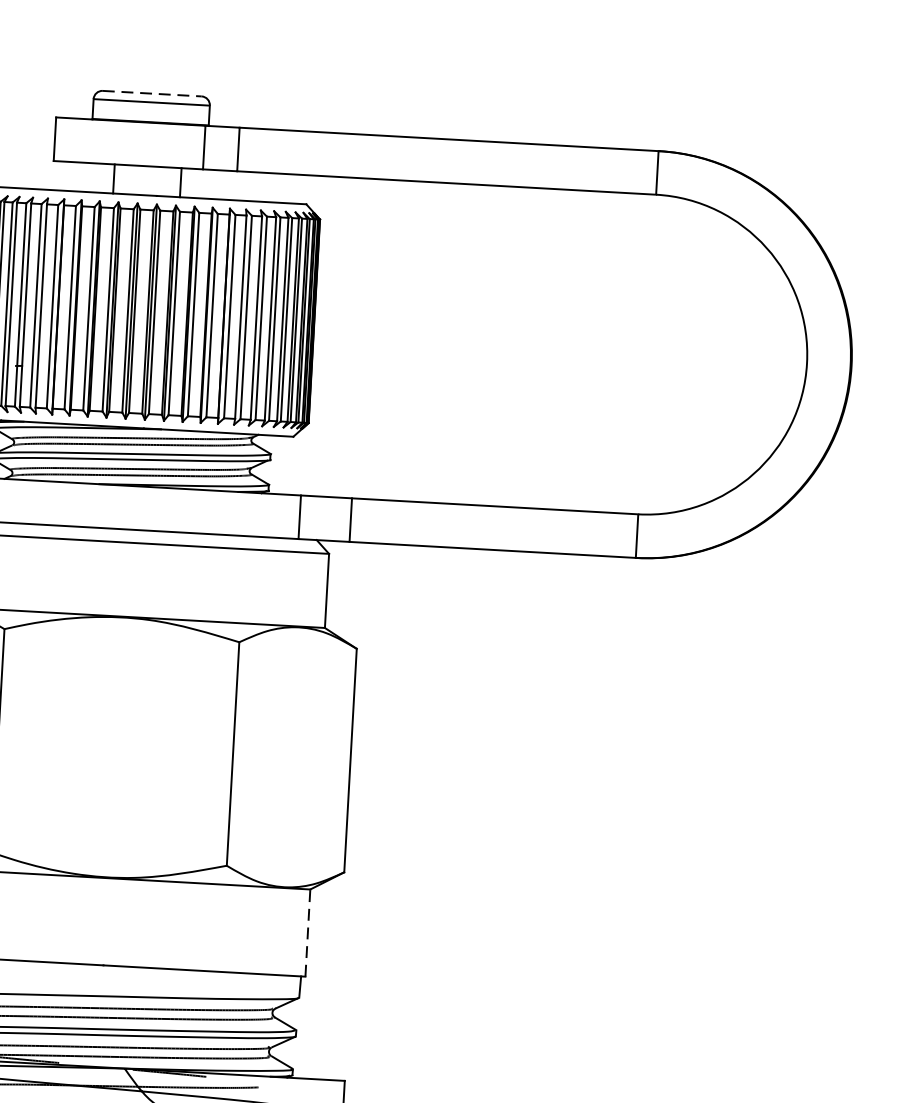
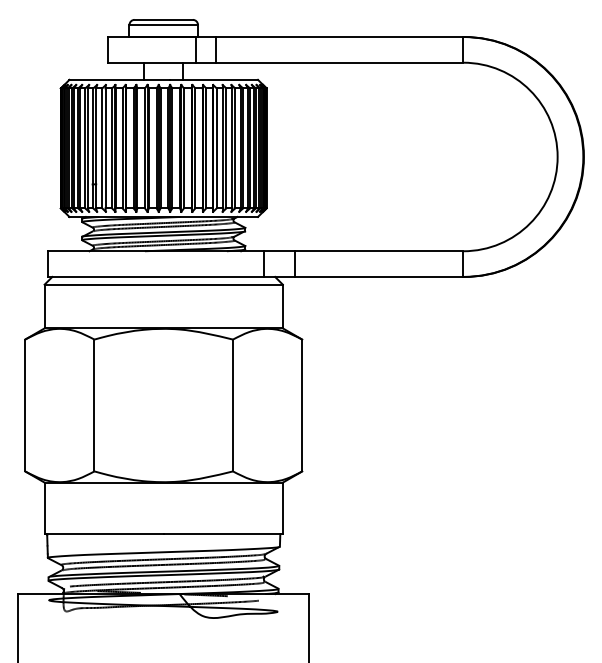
line: (153, 93) -> (164, 19), dashed -> solid
line: (307, 933) -> (282, 508), dashed -> solid

